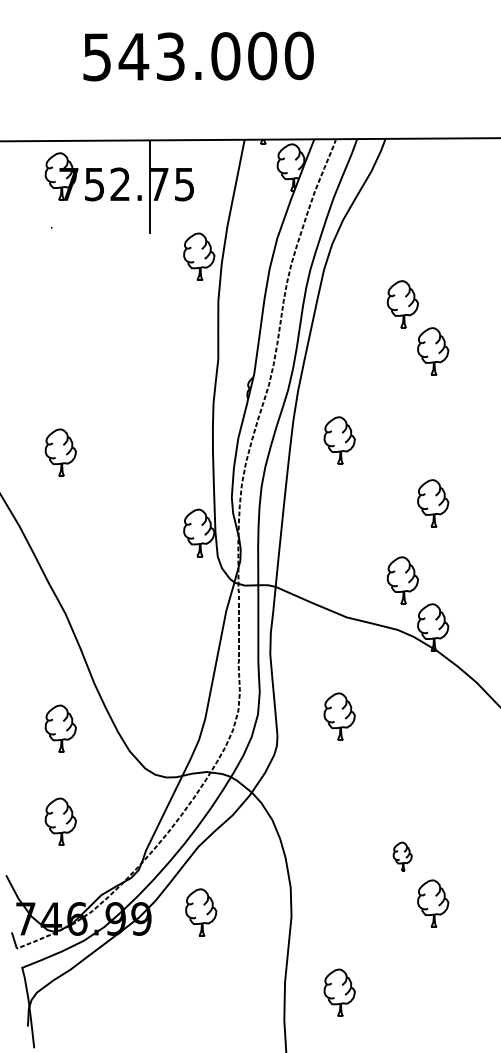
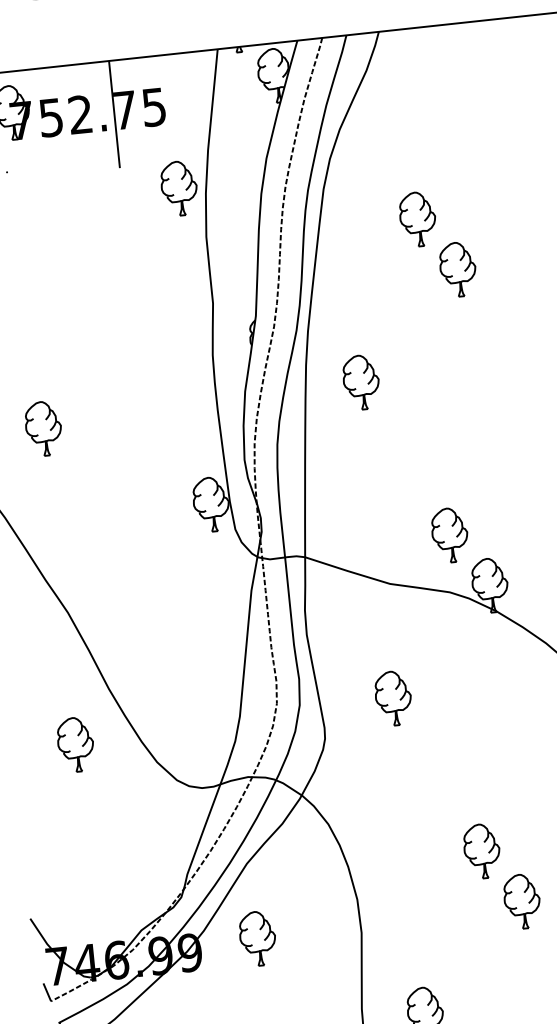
part: (433, 503) -> (476, 443), removed
part: (60, 821) -> (86, 850), removed
part: (402, 856) -> (481, 851), size x1.67

